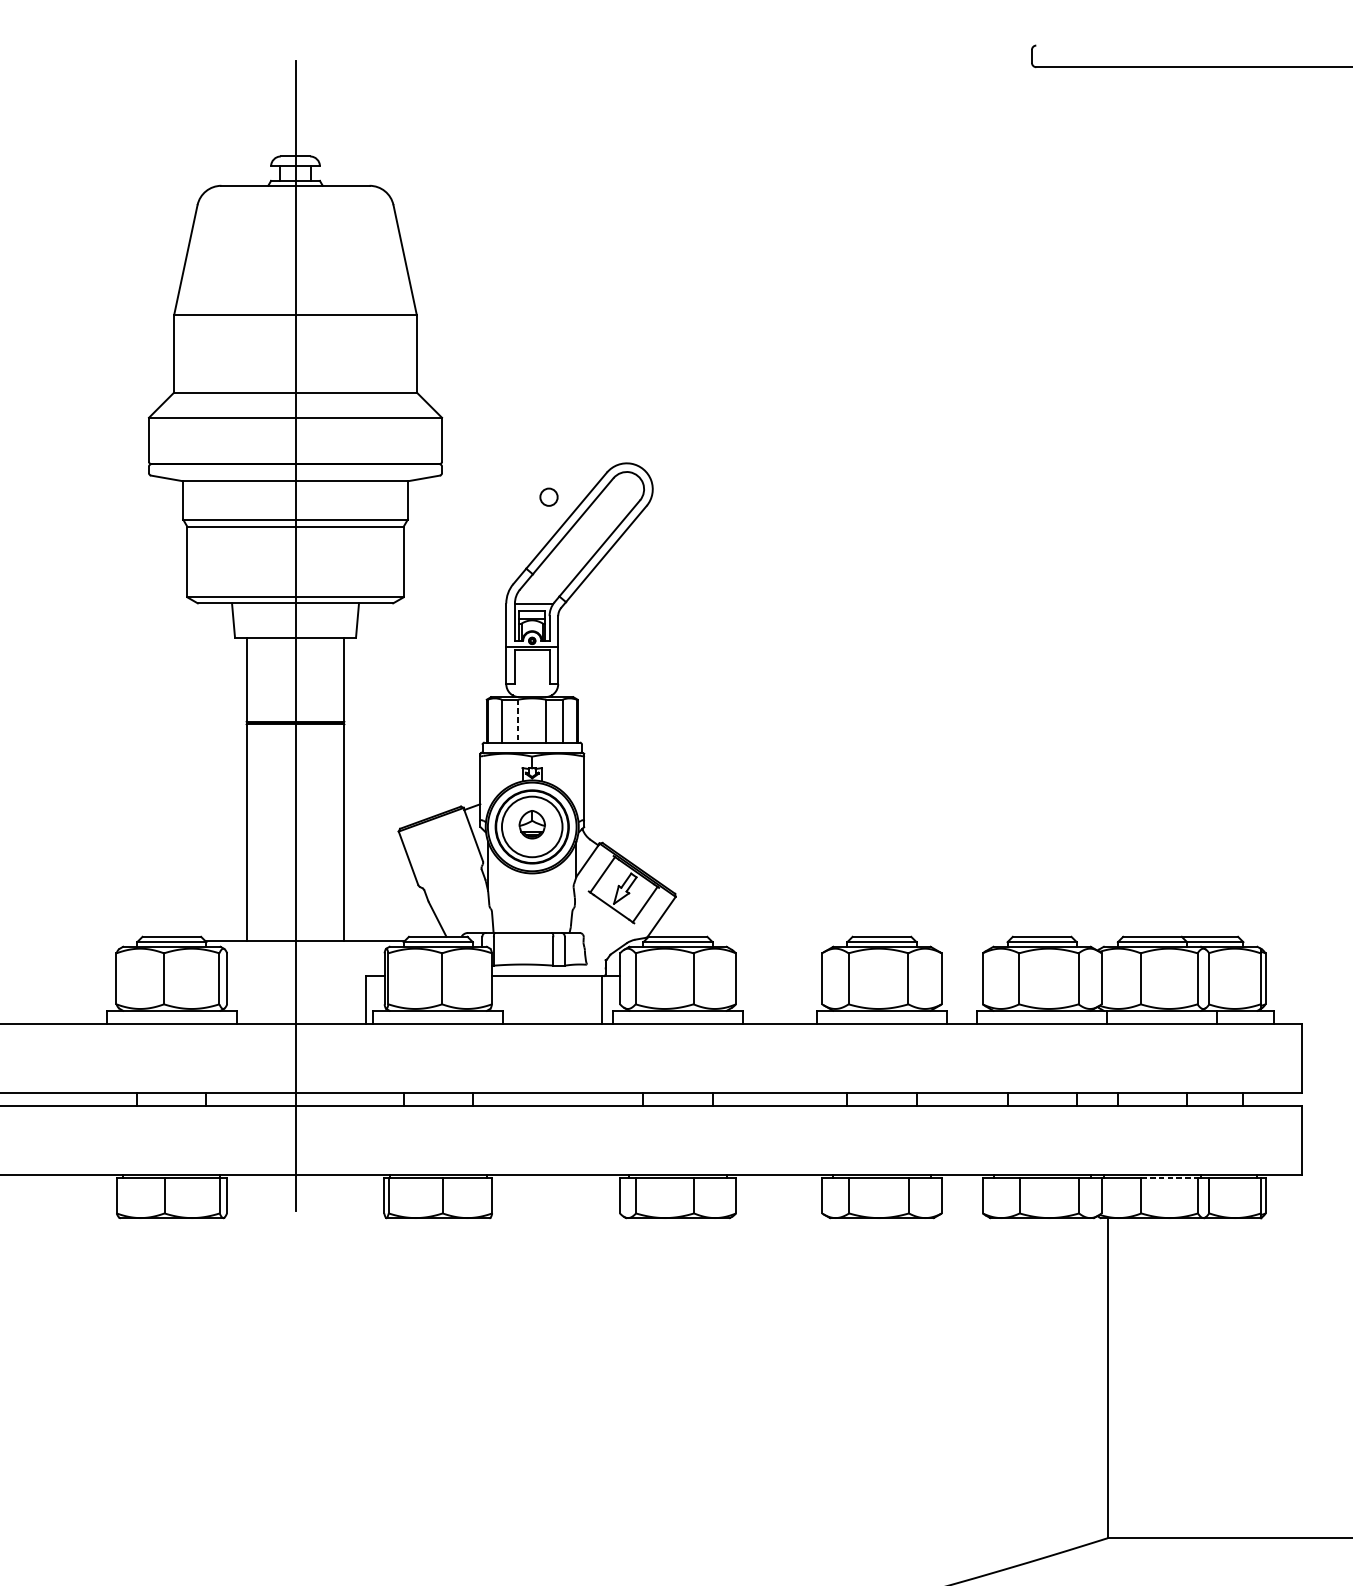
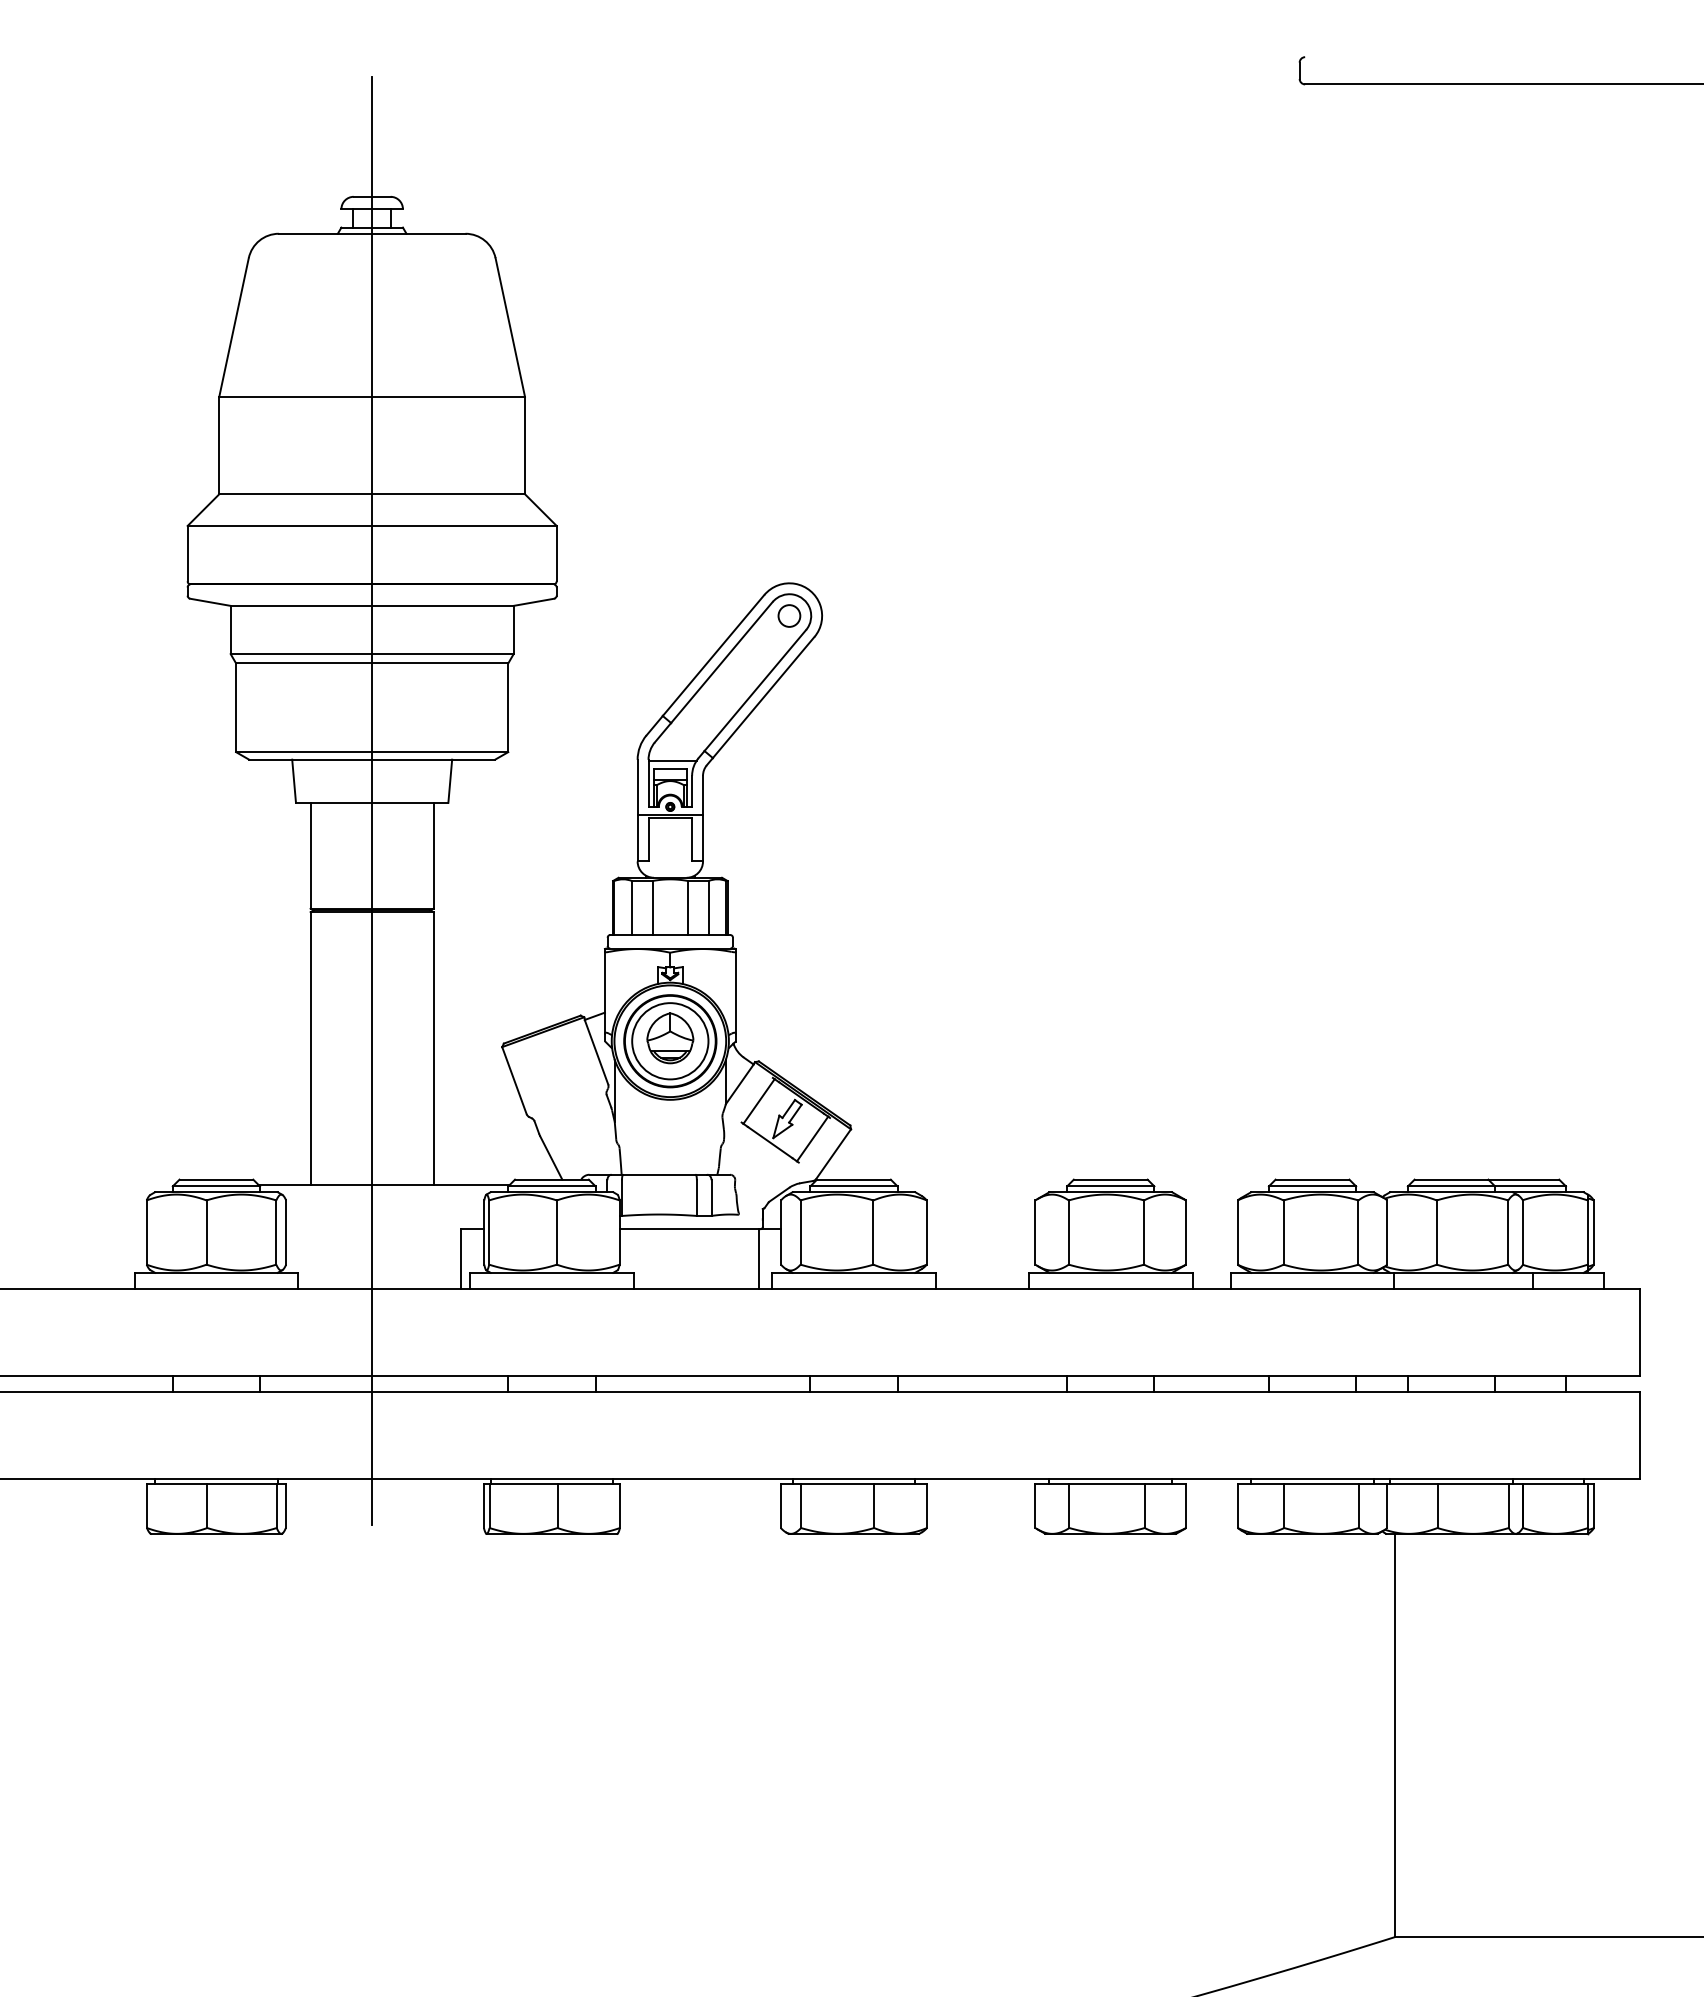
circle: (549, 496) -> (789, 615), moved
line: (518, 721) -> (652, 908), dashed -> solid
part: (532, 824) -> (670, 1038), size x1.43
line: (1169, 1178) -> (1473, 1483), dashed -> solid

